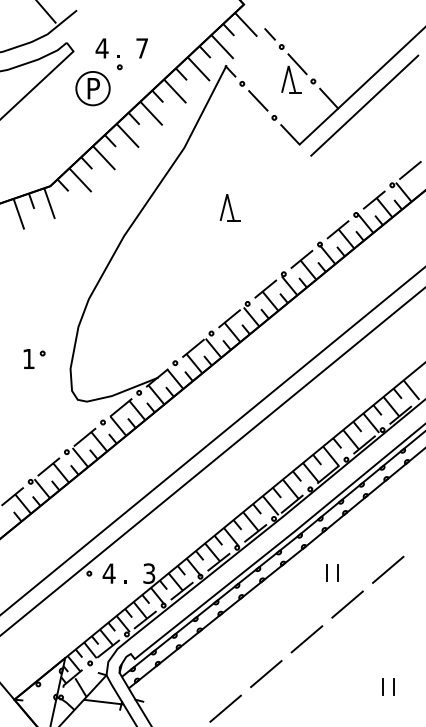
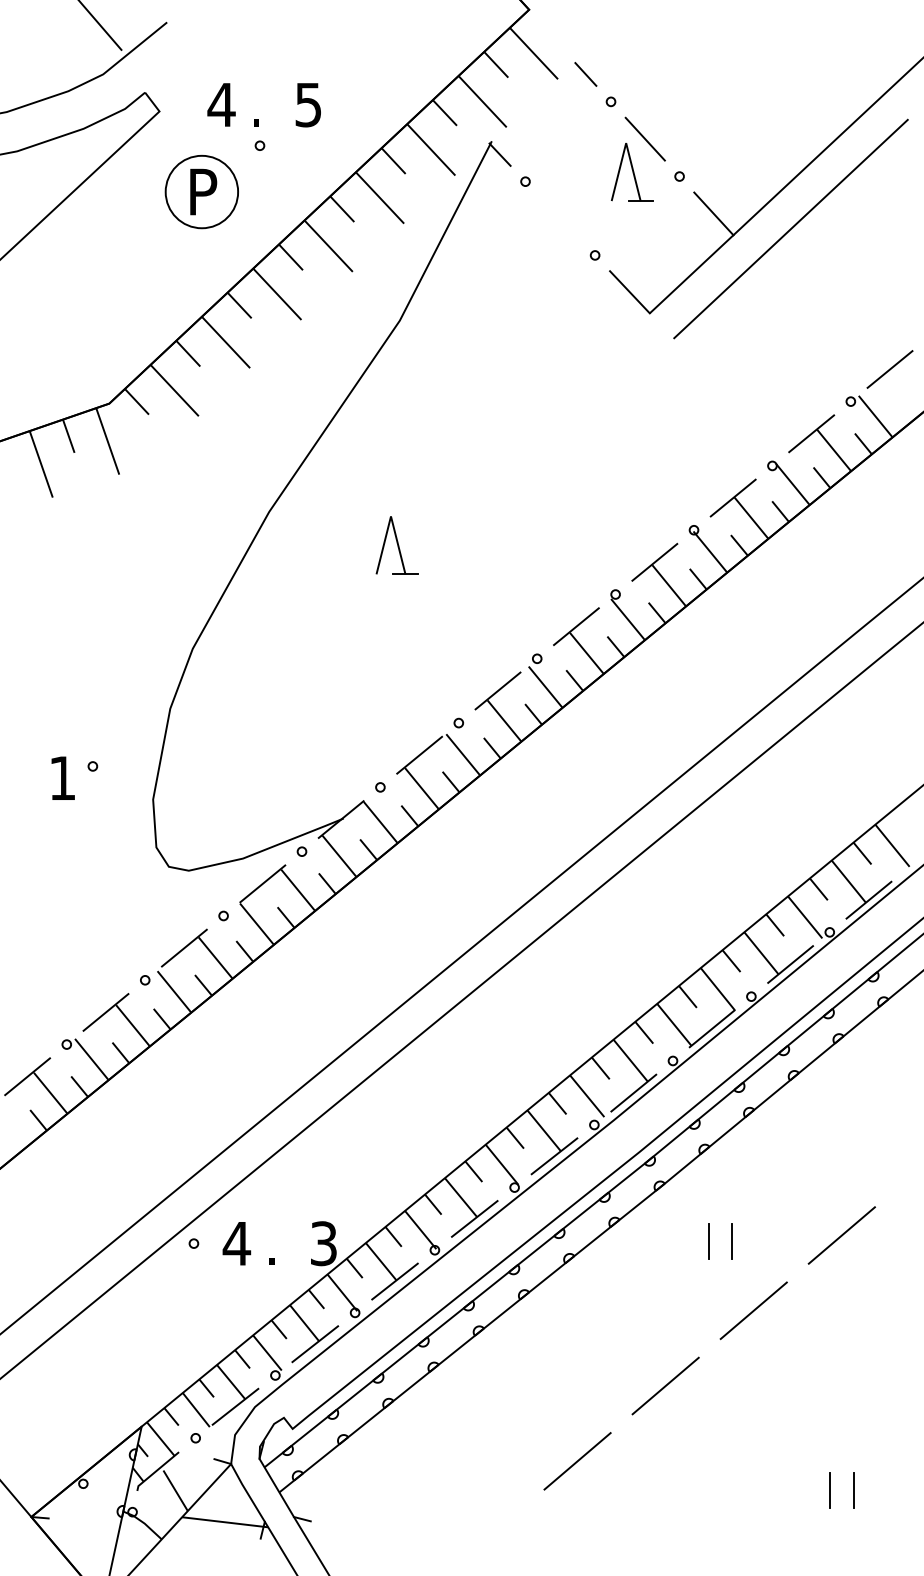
text: (141, 48) -> (306, 105), 7 -> 5
line: (258, 100) -> (560, 217), removed
part: (229, 207) -> (395, 545), moved
line: (225, 708) -> (489, 1536), removed

